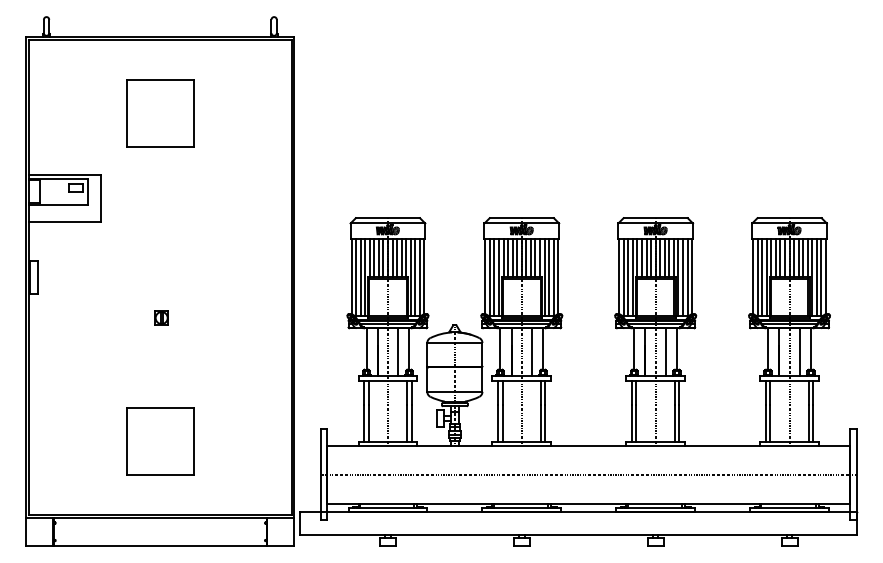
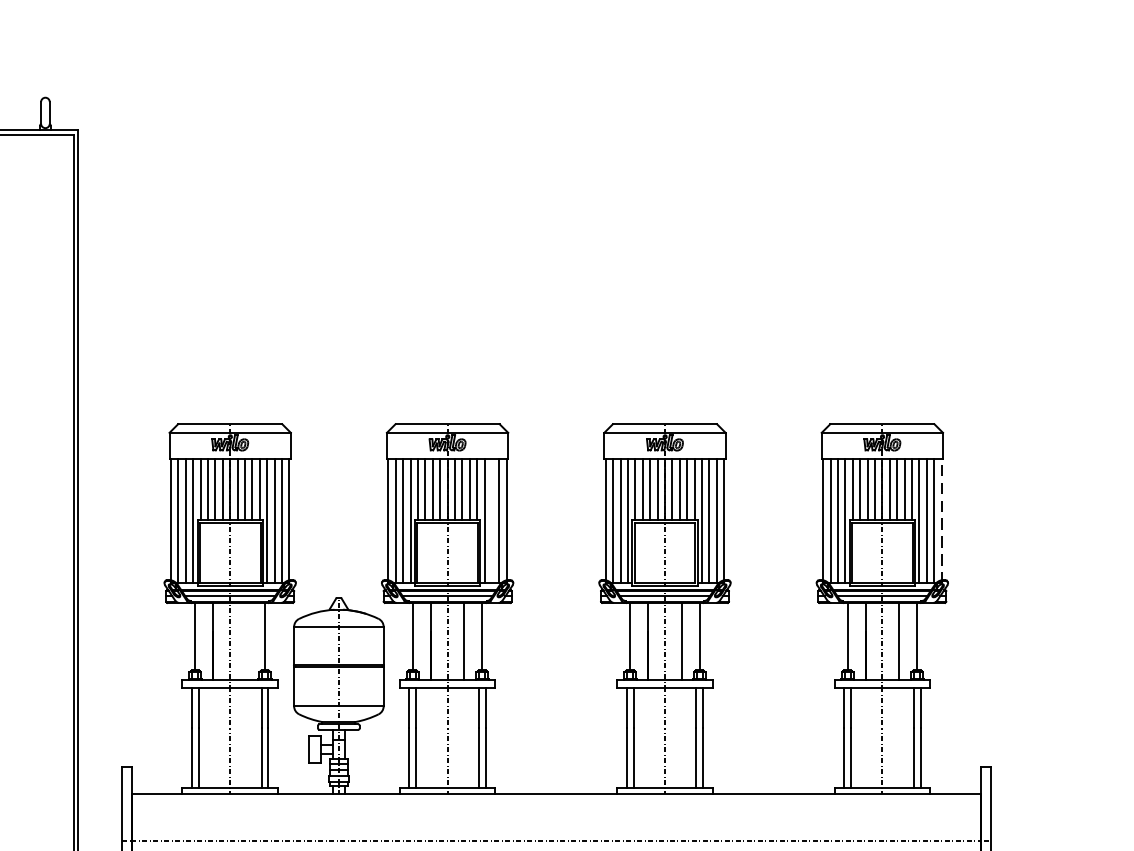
line: (549, 277) -> (492, 520), removed
line: (826, 277) -> (942, 520), solid -> dashed
line: (398, 351) -> (247, 640), removed

